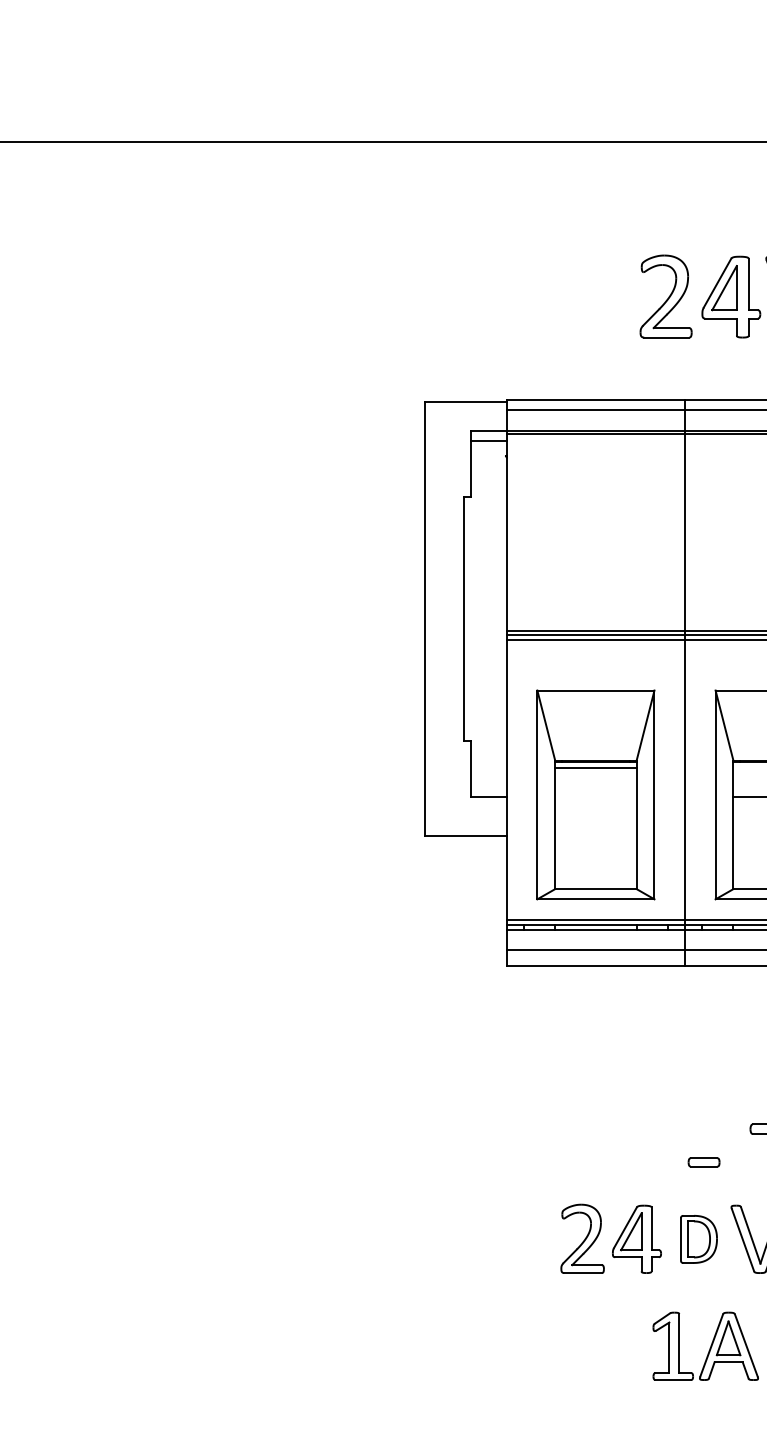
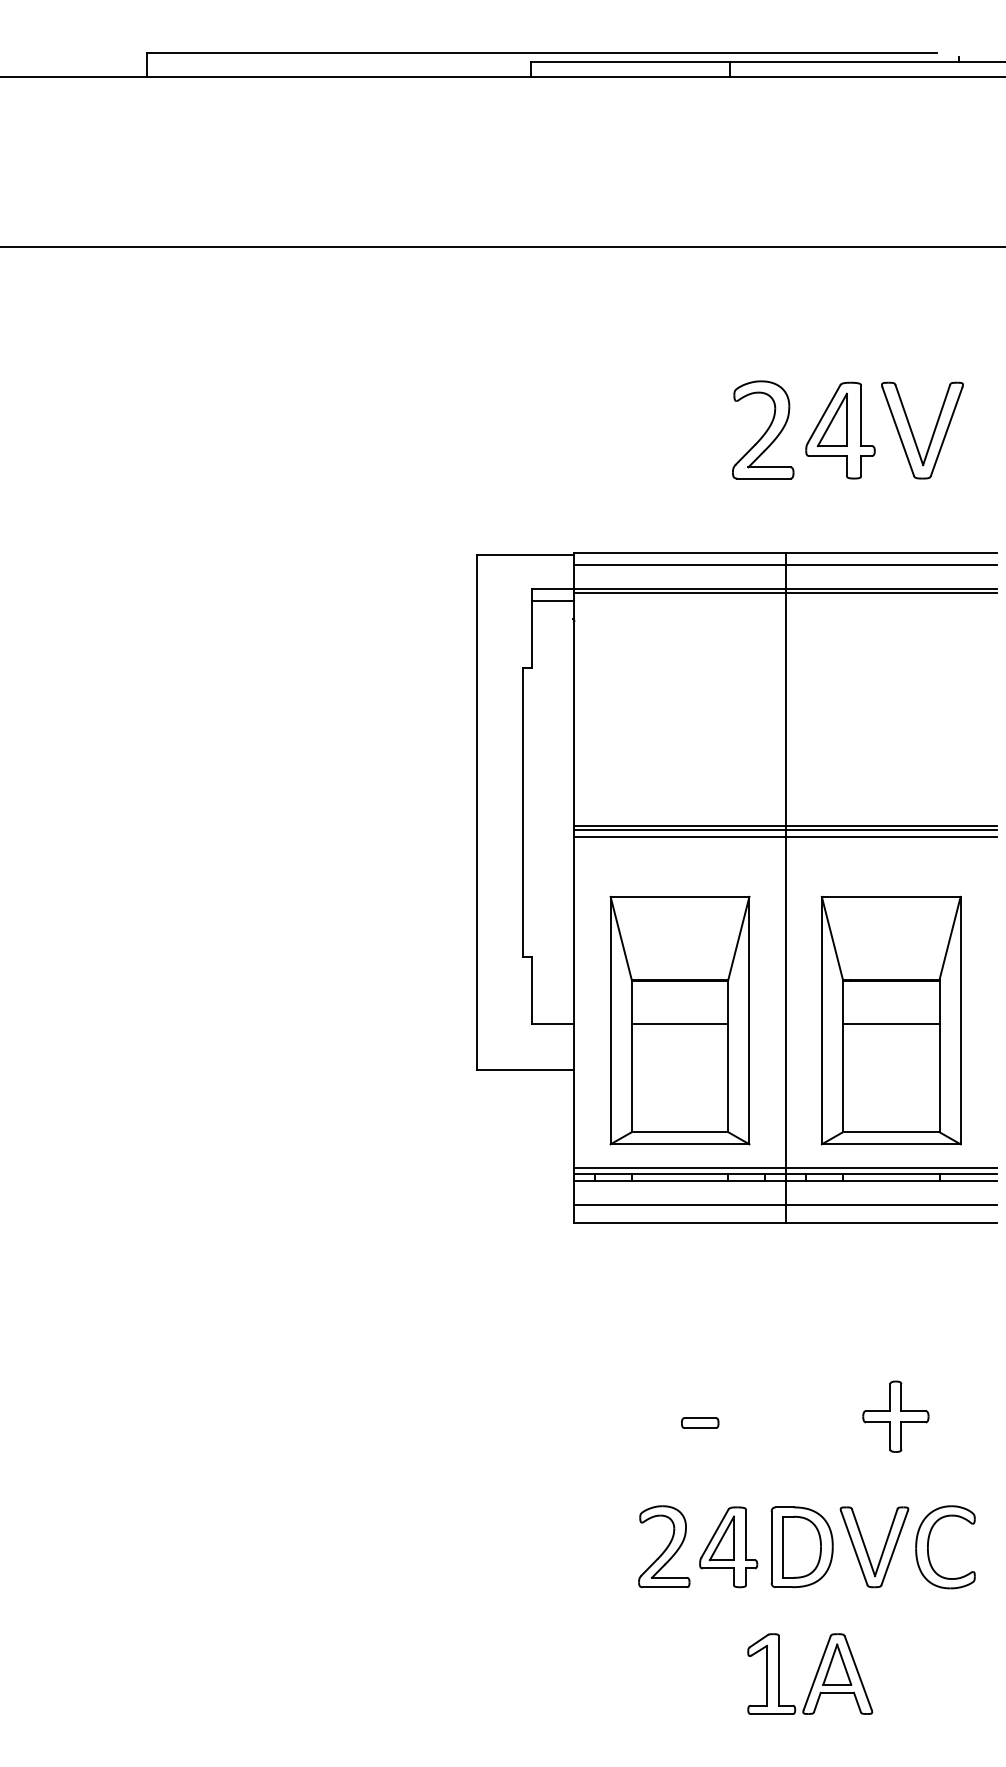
line: (595, 767) -> (679, 1023), moved
part: (704, 1161) -> (700, 1422), moved
part: (698, 1239) -> (801, 1547), size x1.43

